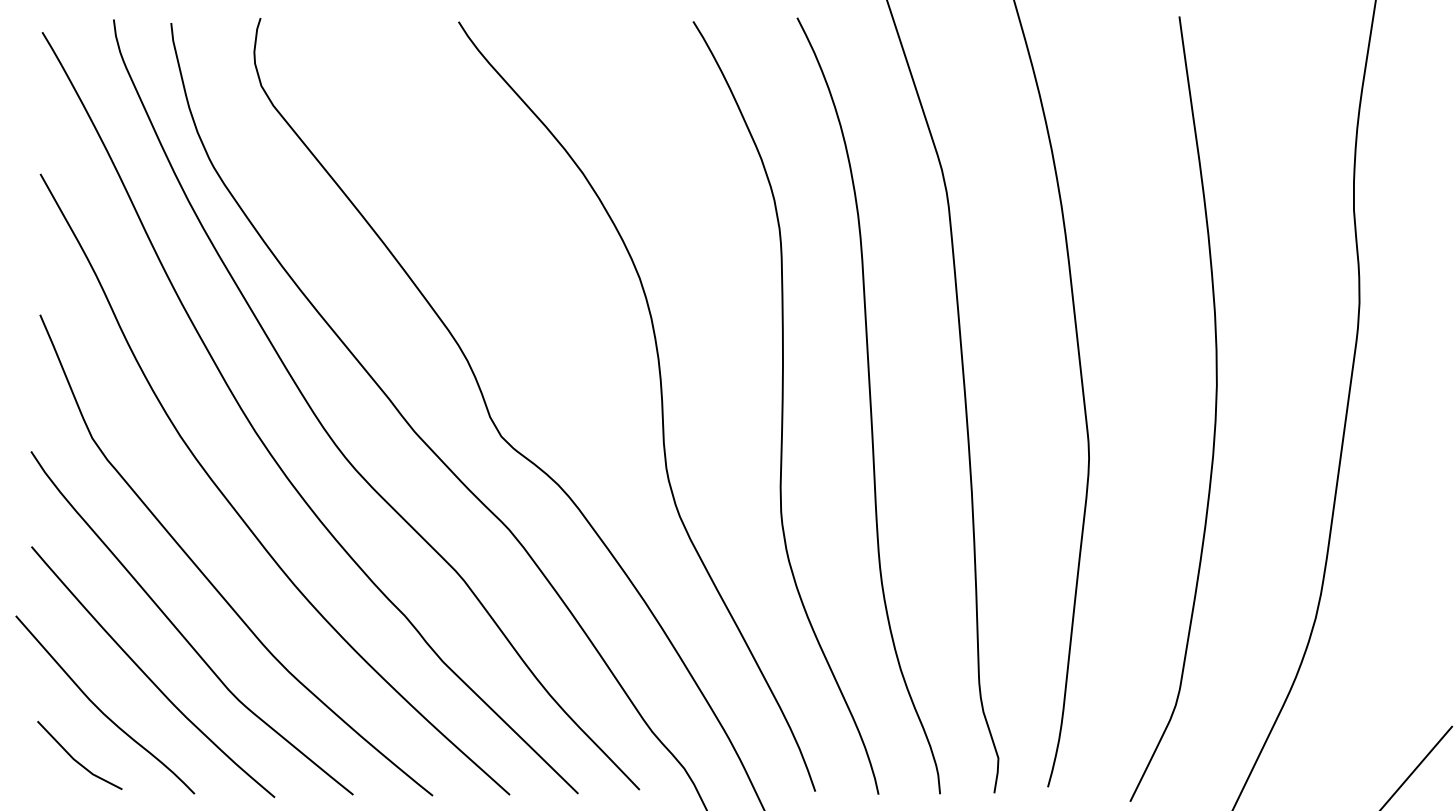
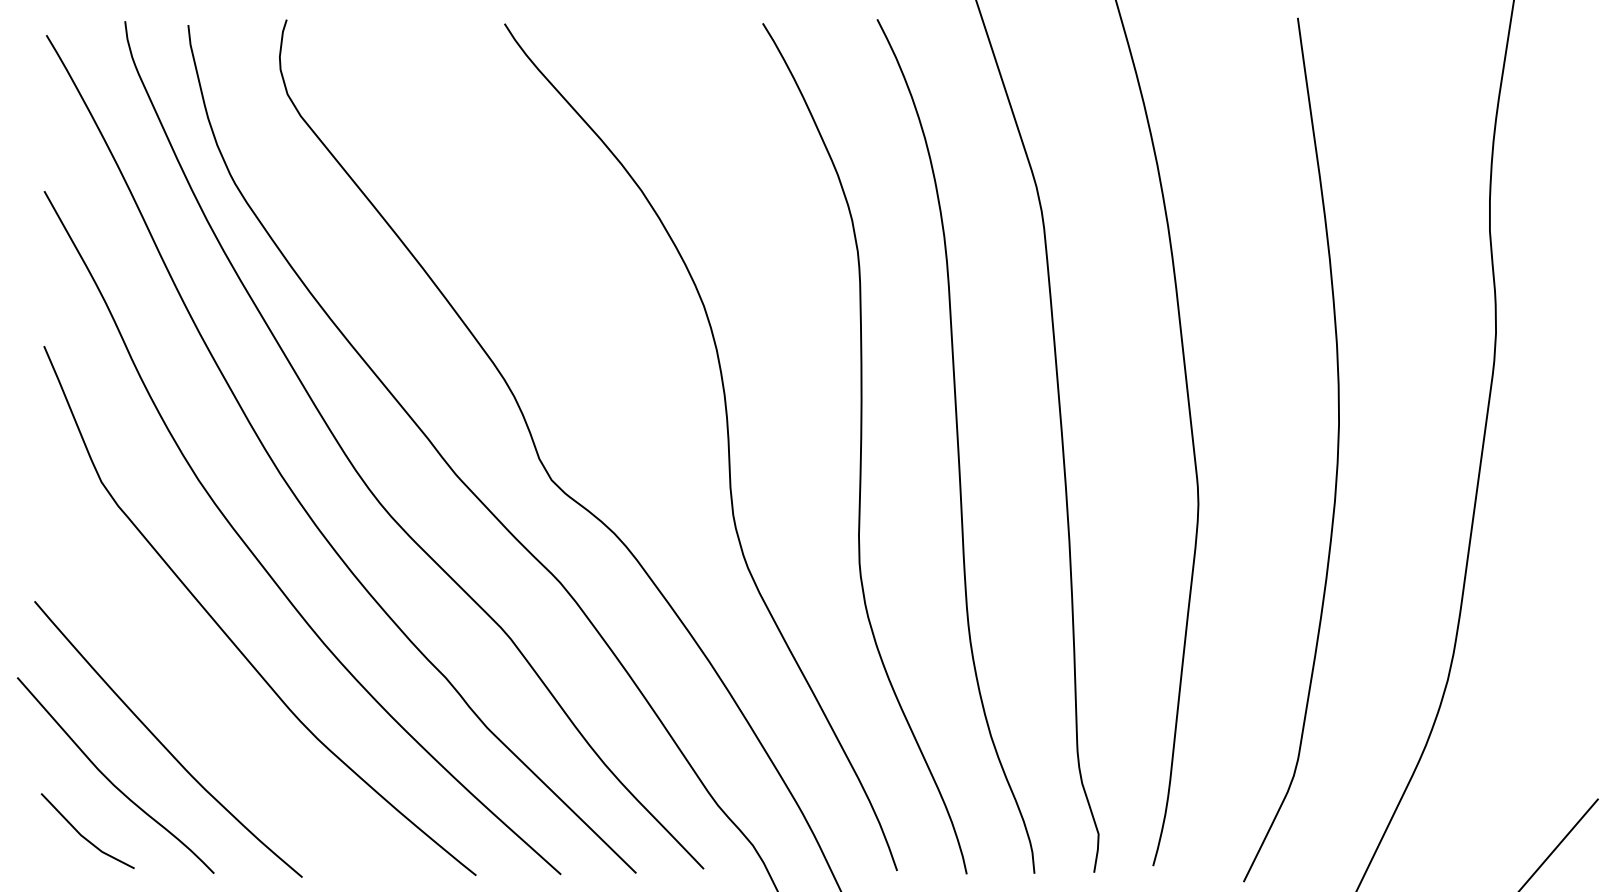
curve: (180, 631) -> (198, 694), removed

